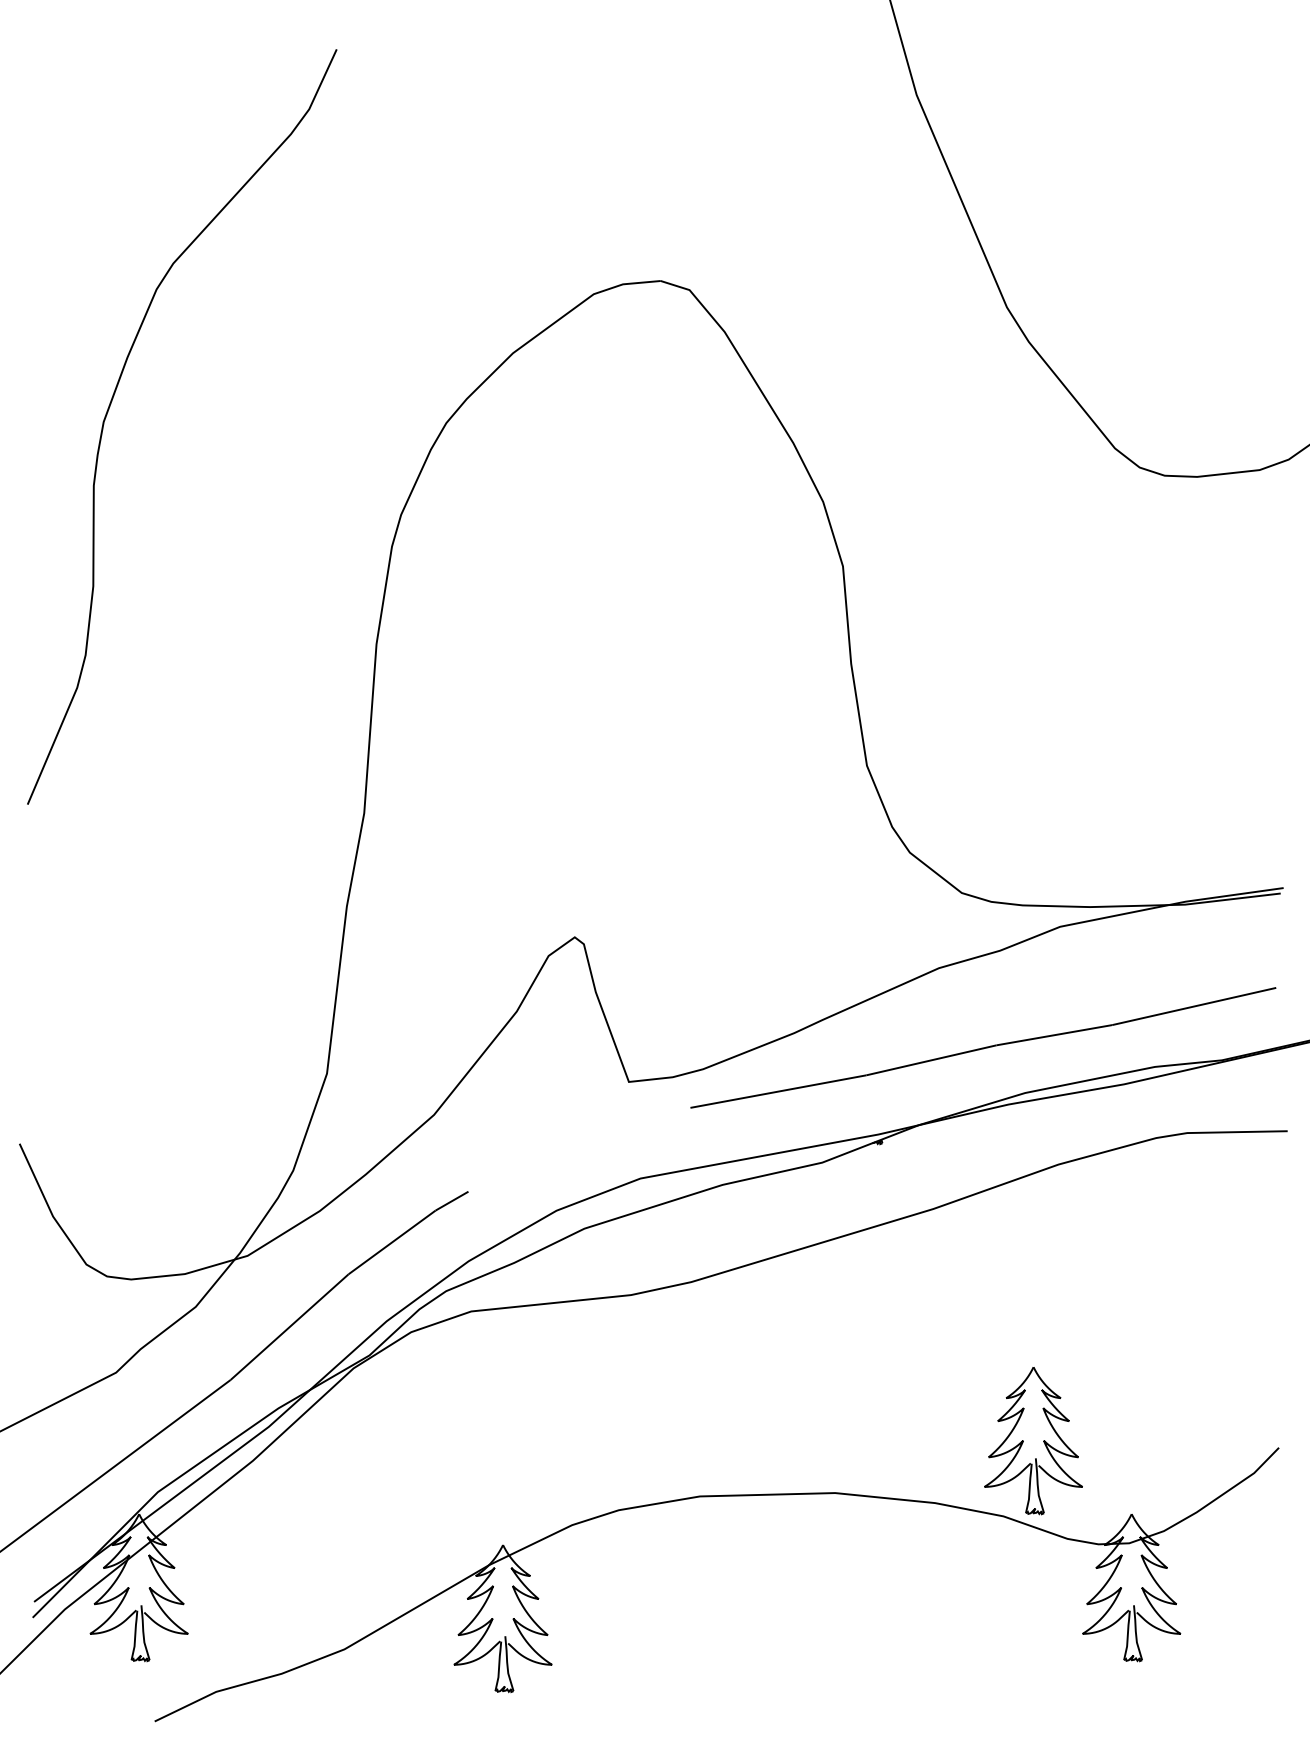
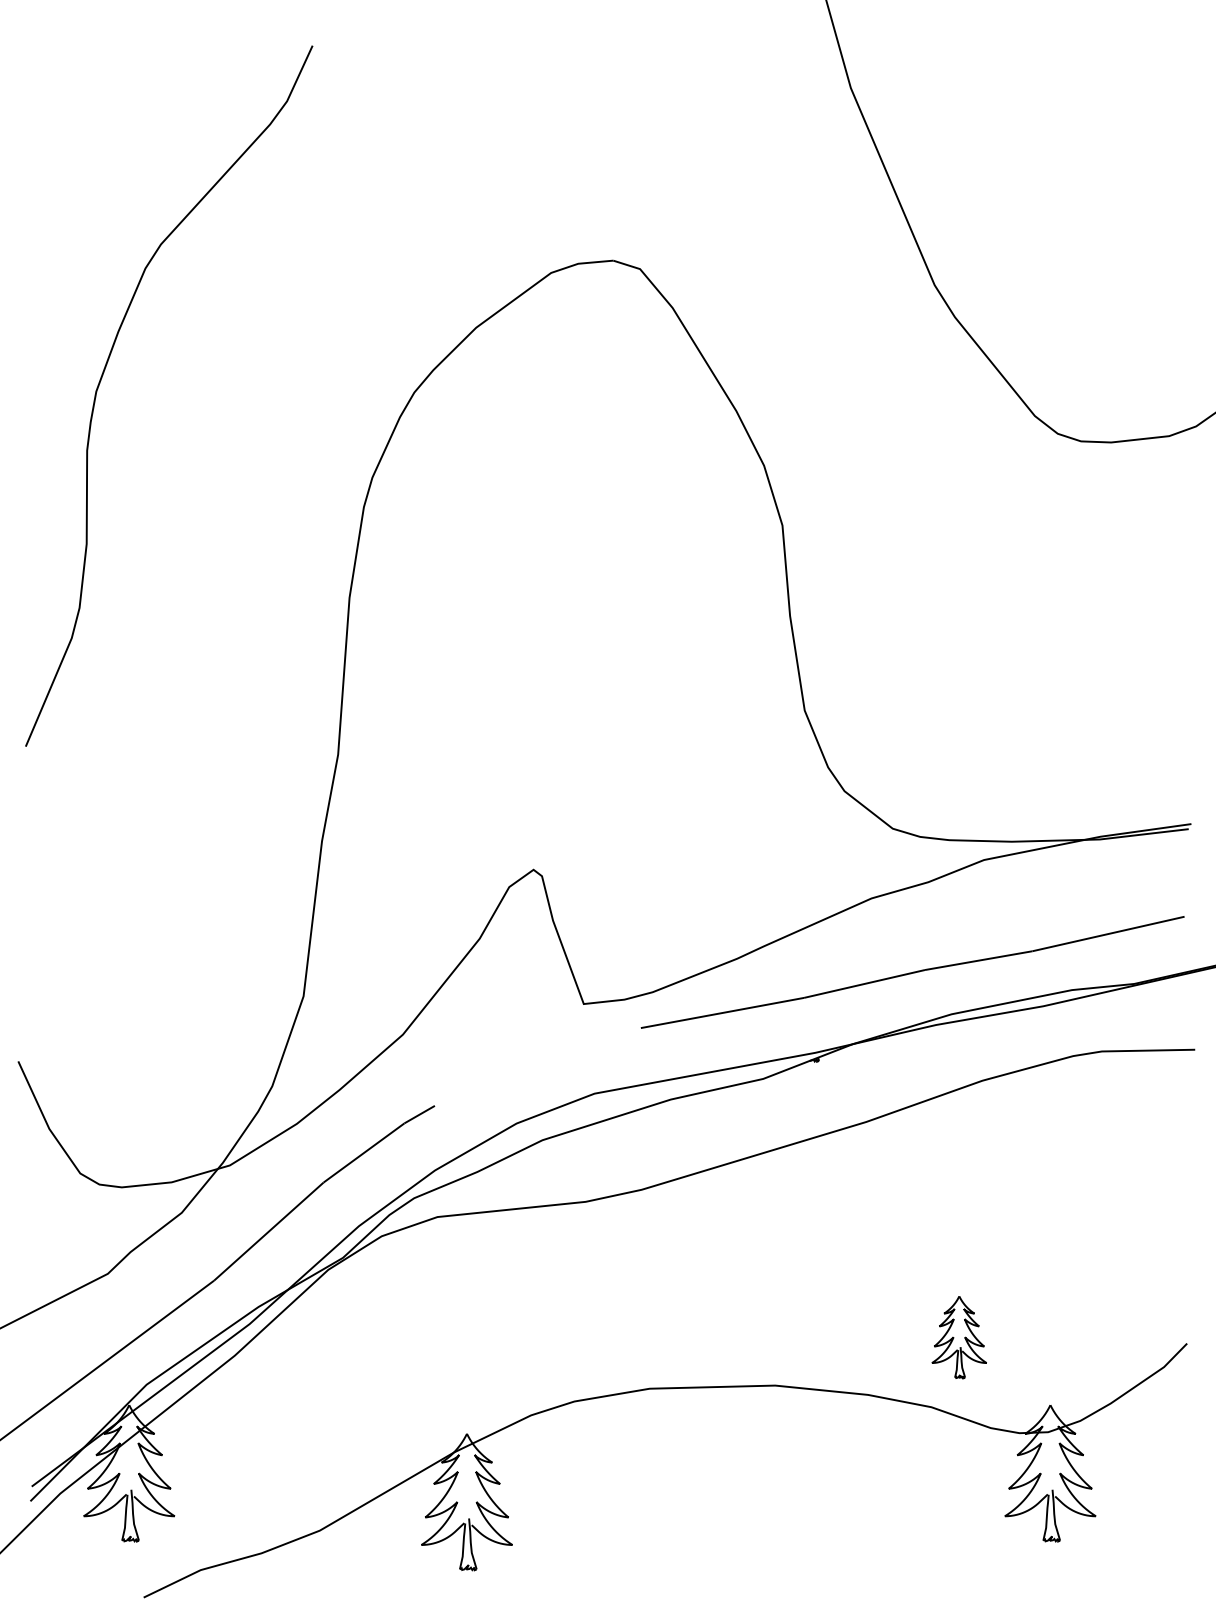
part: (1033, 1441) -> (959, 1337), size x0.6

